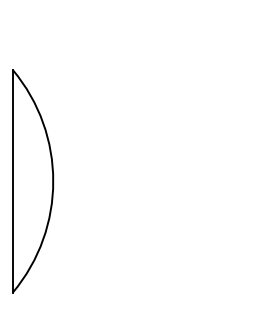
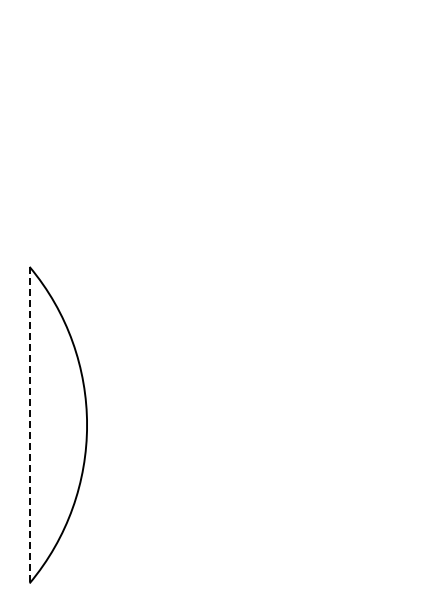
line: (12, 181) -> (29, 425), solid -> dashed

